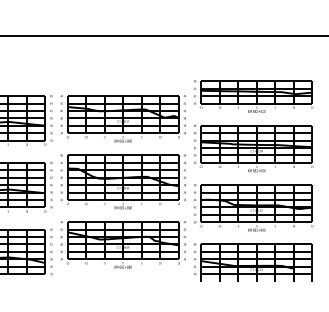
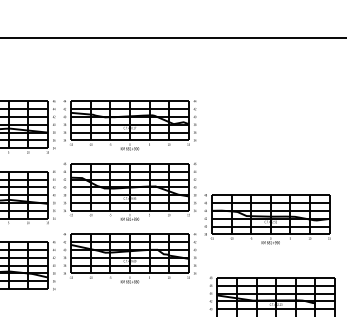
part: (253, 96) -> (267, 101), removed
part: (253, 148) -> (267, 156), removed
part: (253, 262) -> (272, 296), moved

